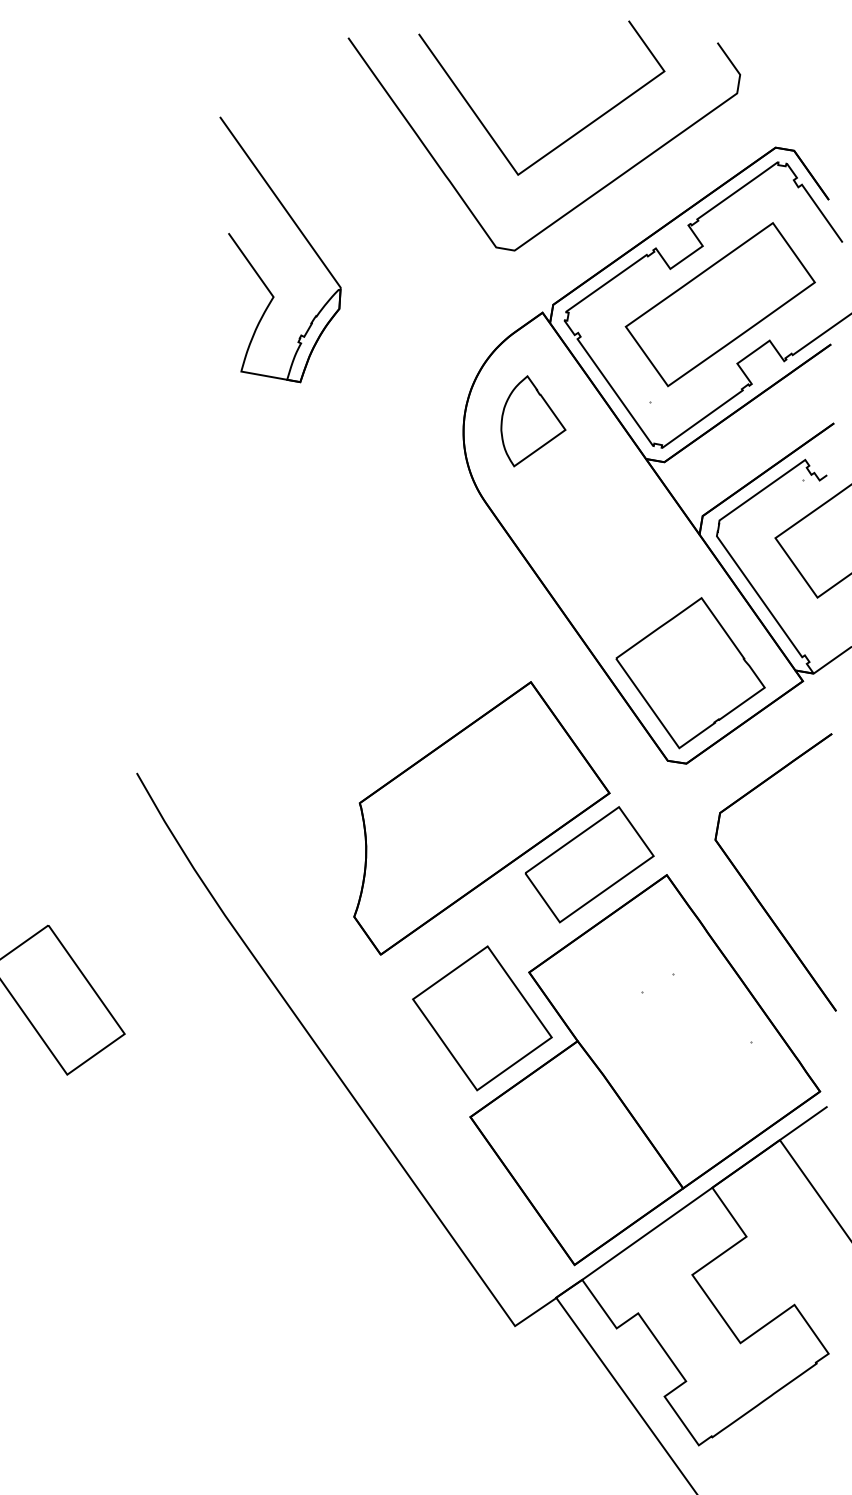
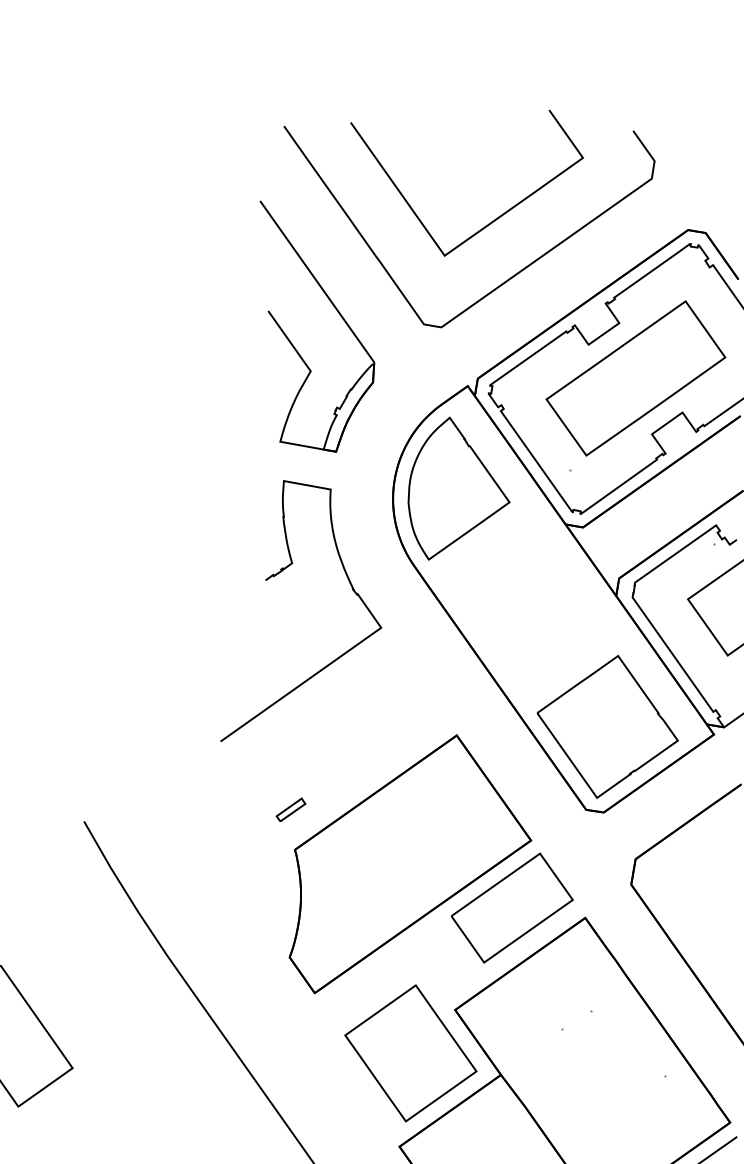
part: (302, 235) -> (338, 313), moved
part: (533, 421) -> (459, 488), size x1.67
curve: (341, 512) -> (277, 575), added
part: (355, 760) -> (290, 809), added

